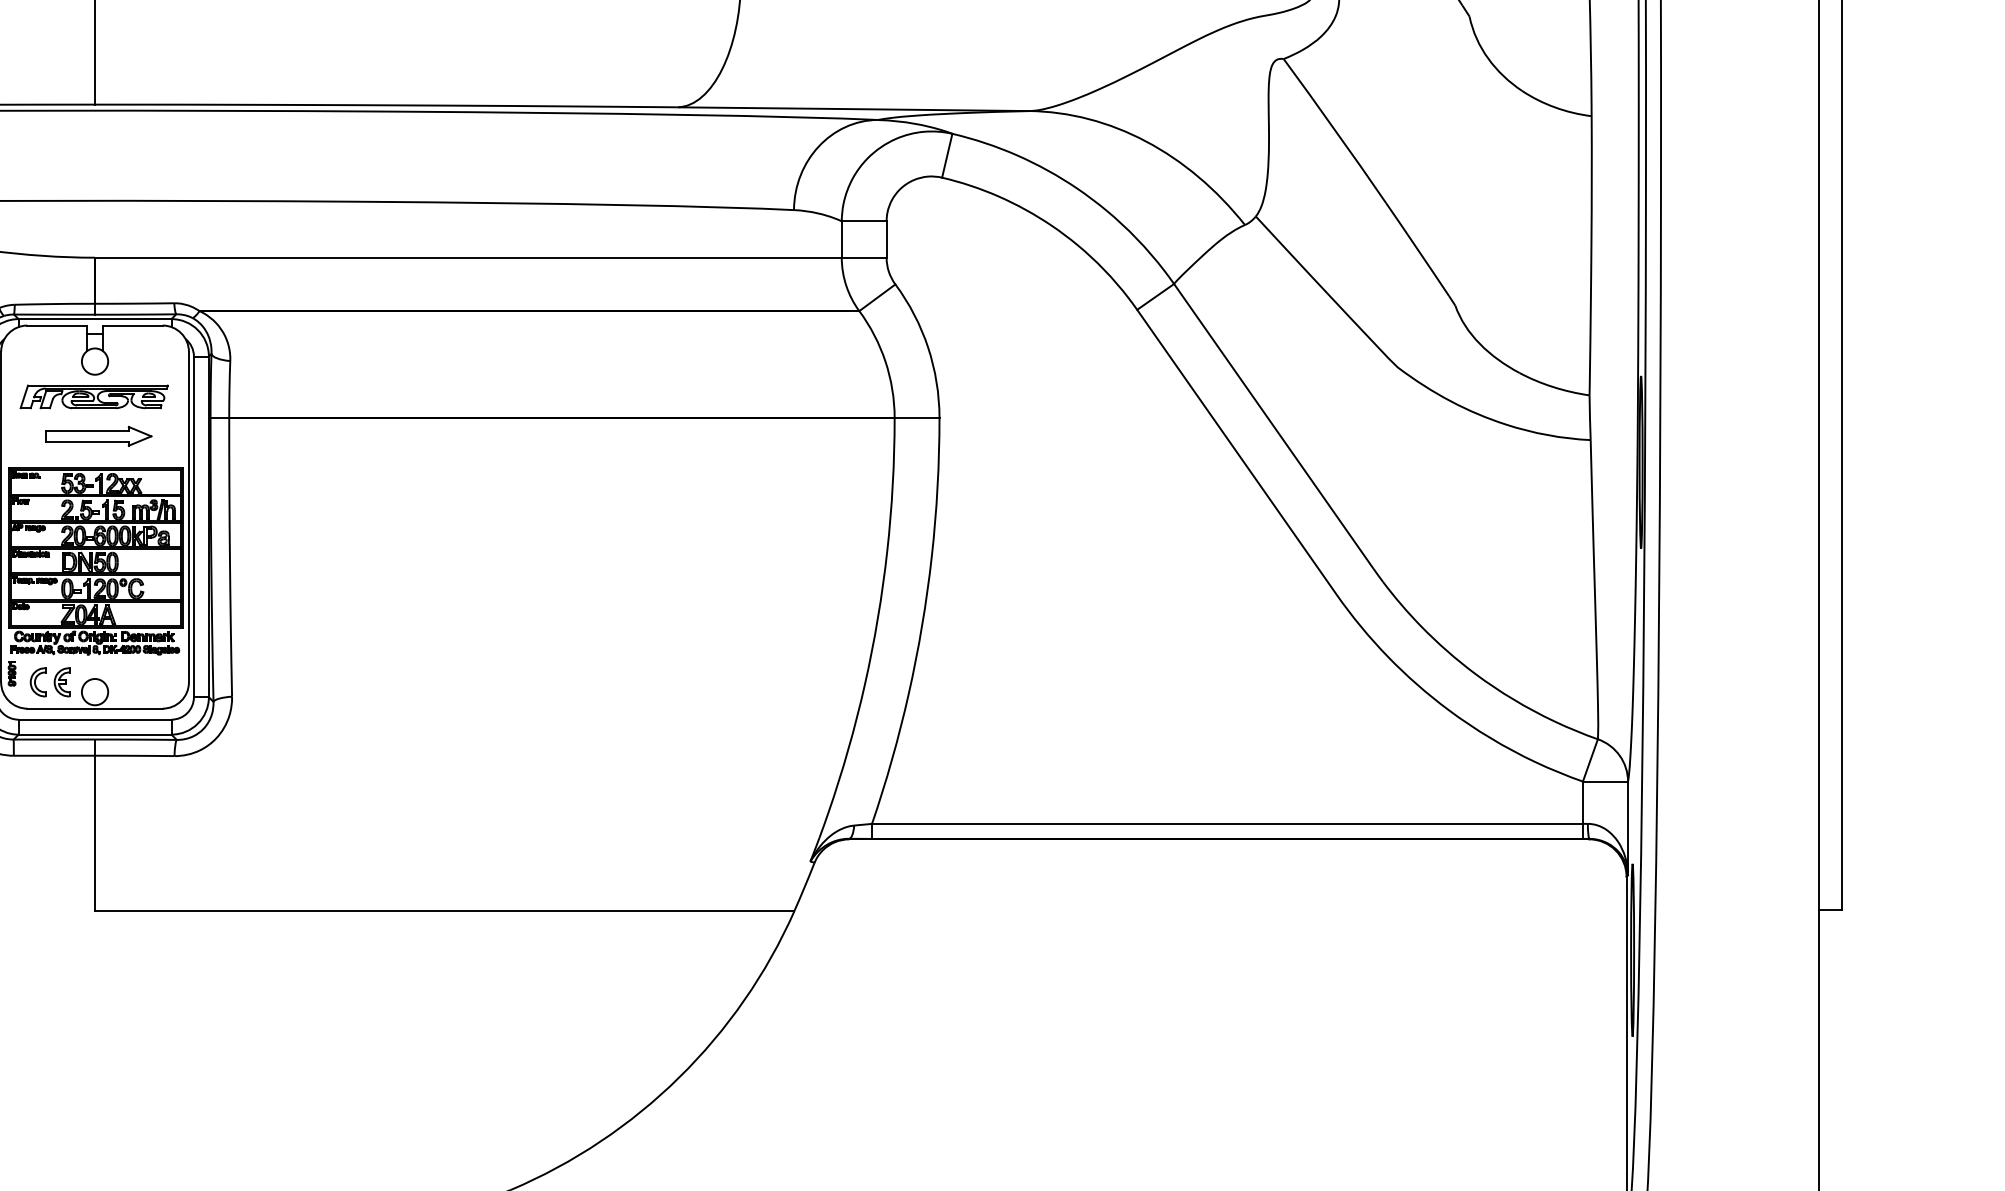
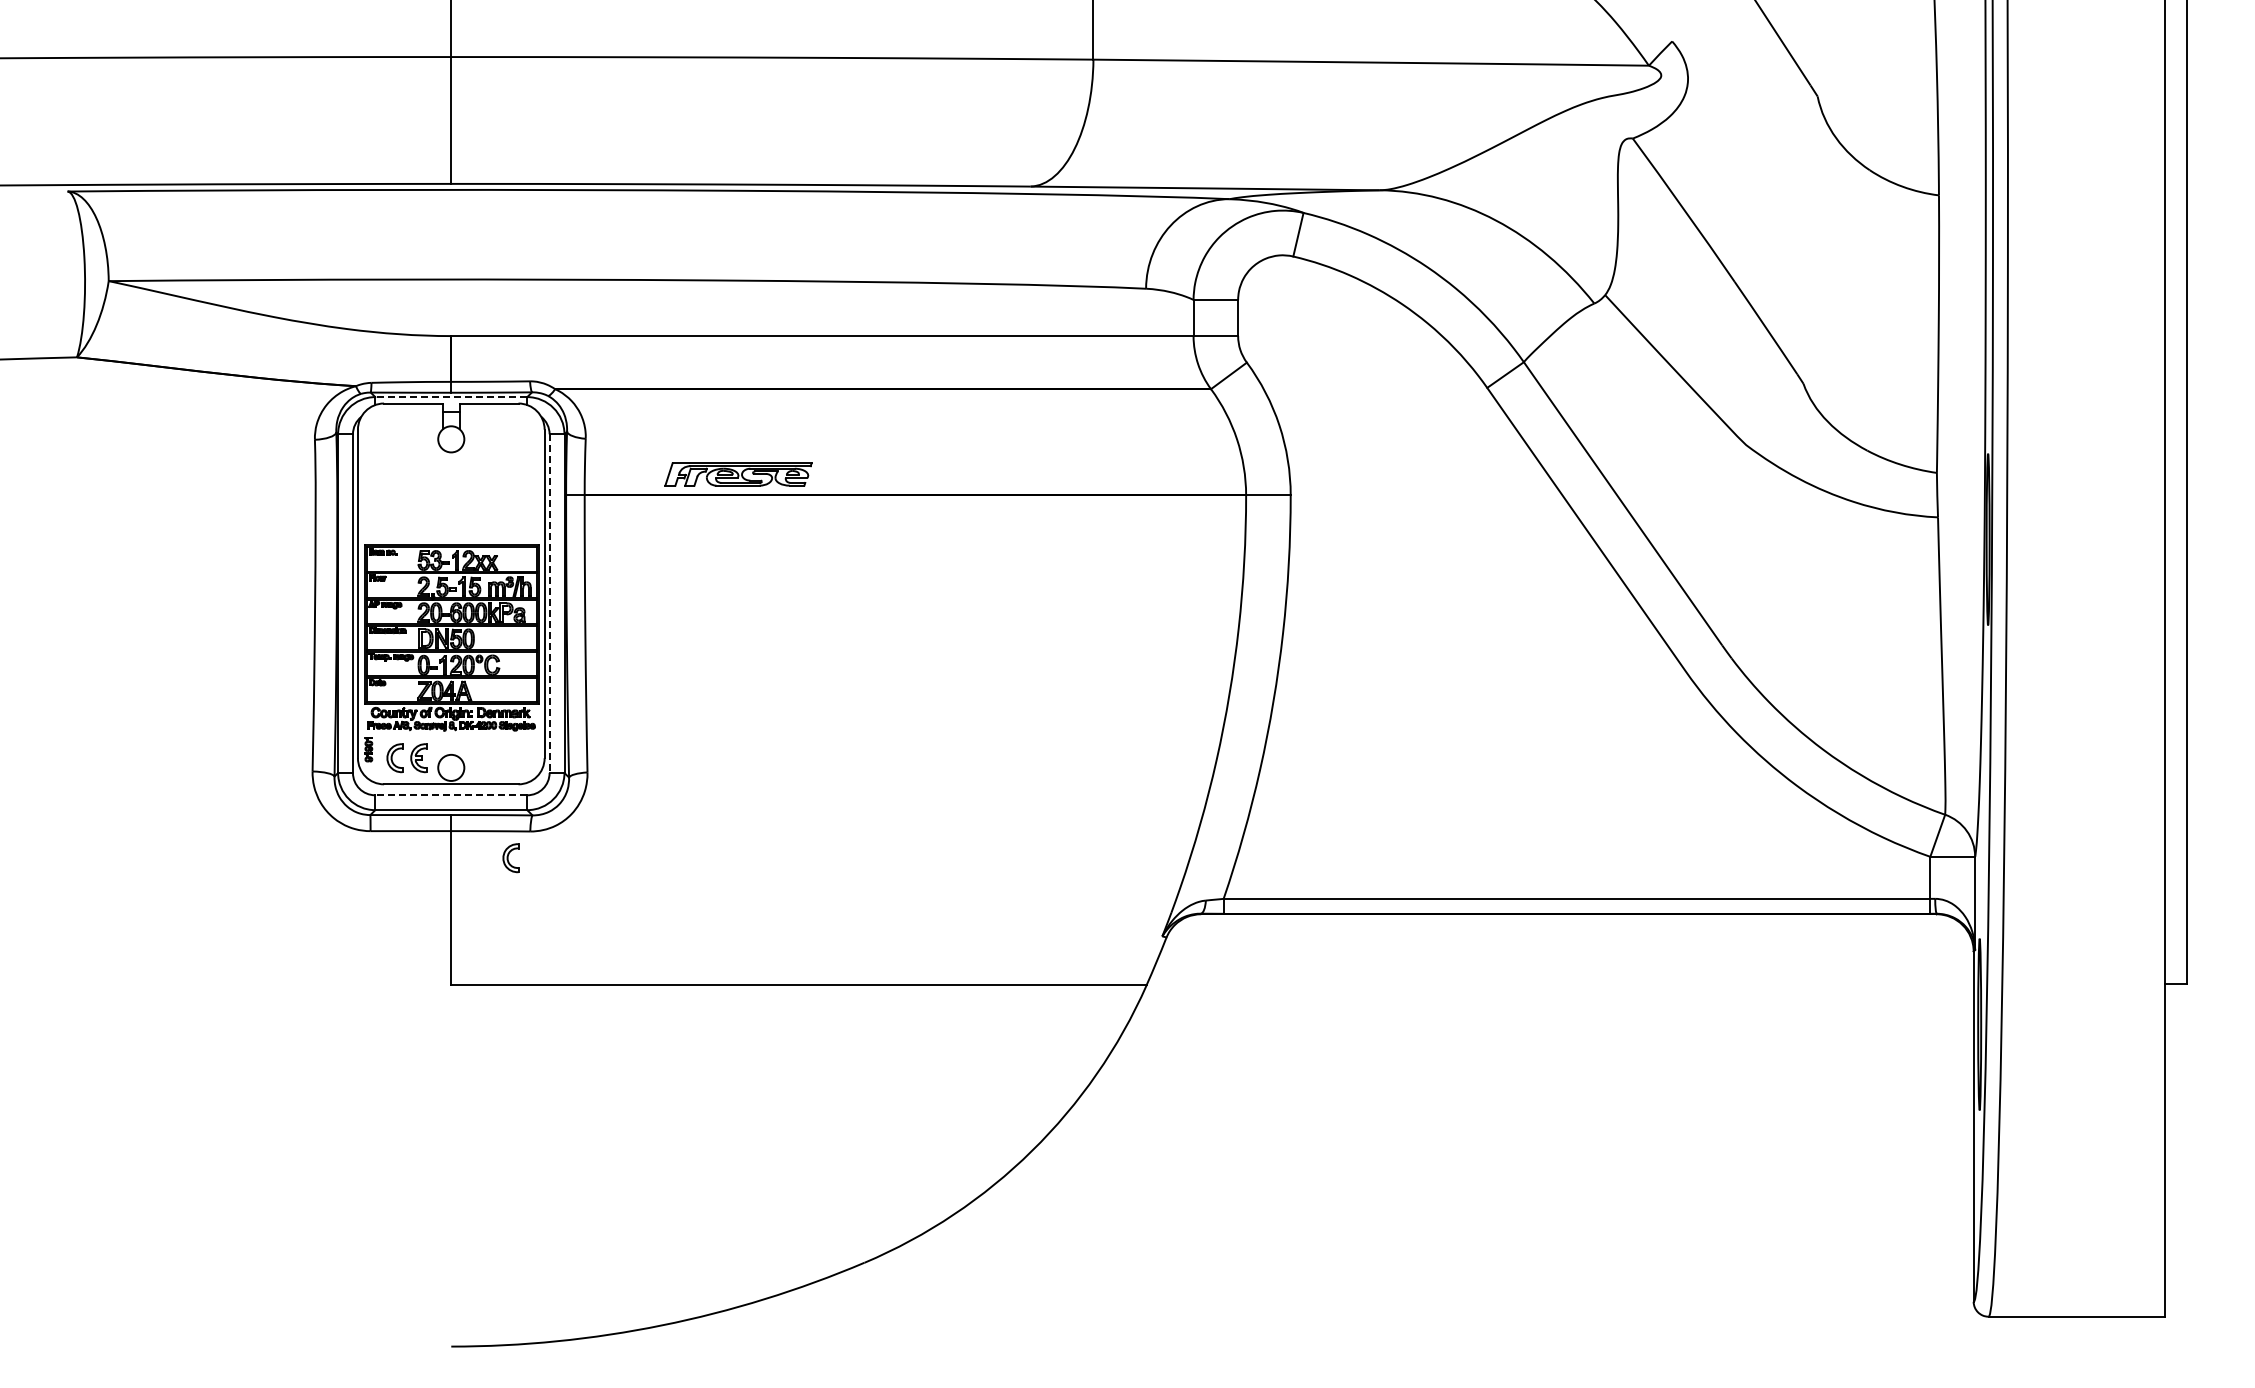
line: (94, 319) -> (450, 397), solid -> dashed
part: (94, 396) -> (738, 474), moved
part: (99, 436) -> (455, 513), removed
line: (193, 527) -> (549, 604), solid -> dashed
line: (94, 719) -> (450, 795), solid -> dashed
part: (154, 783) -> (510, 858), added

